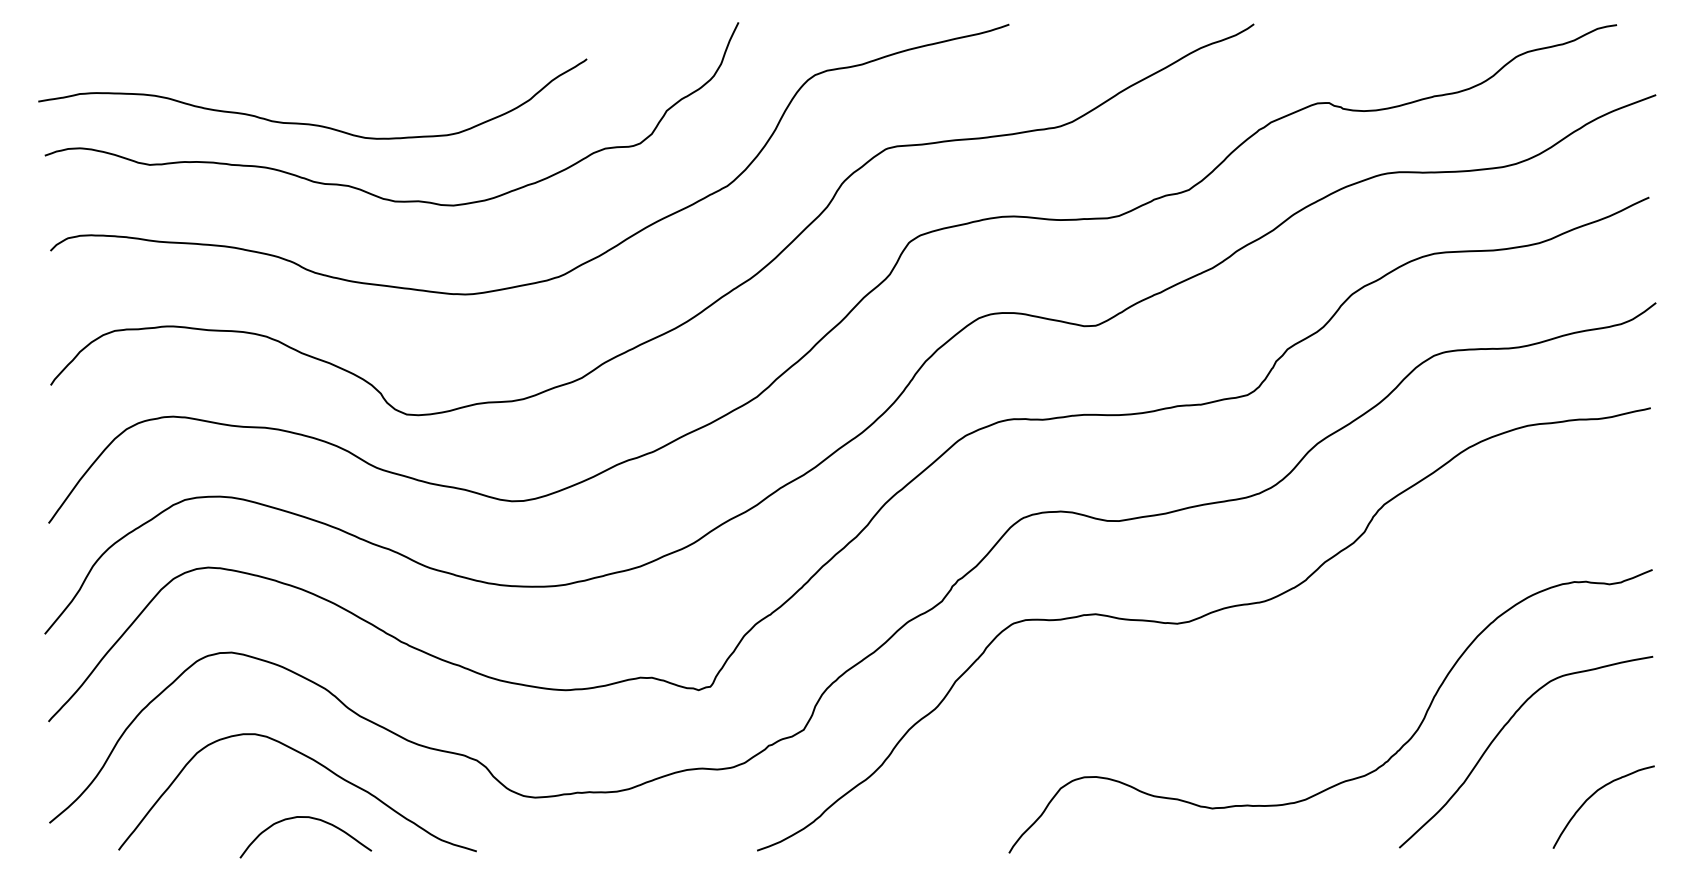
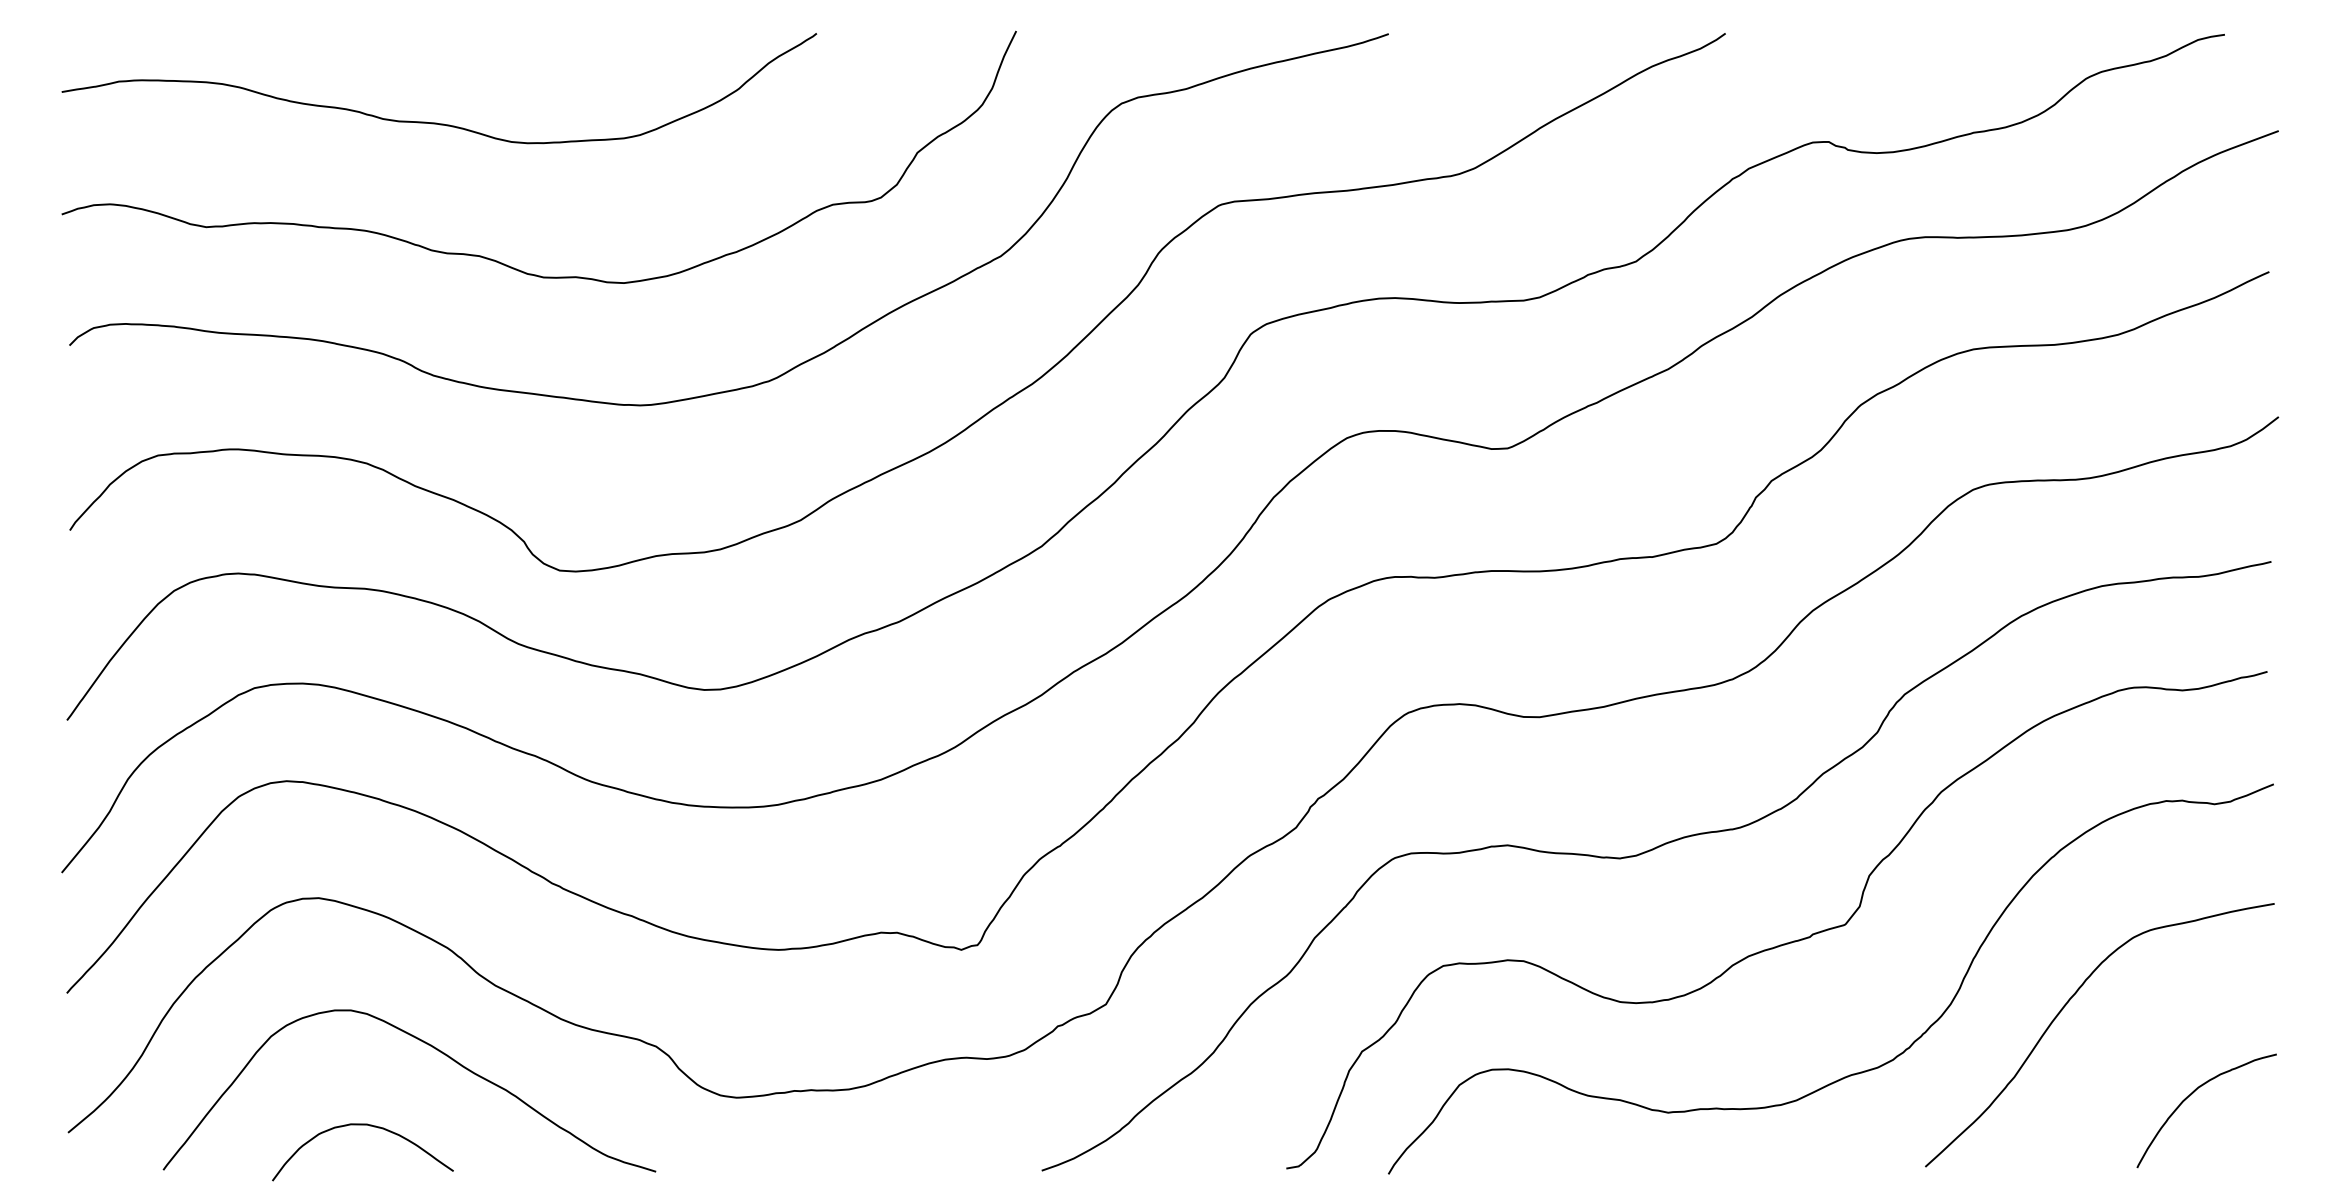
curve: (310, 123) -> (436, 122), moved
curve: (1296, 685) -> (1783, 943), added
curve: (310, 818) -> (369, 1126), moved

